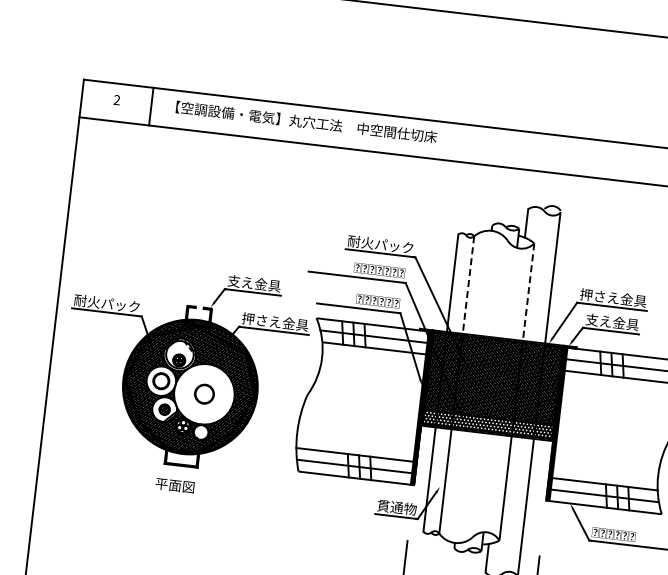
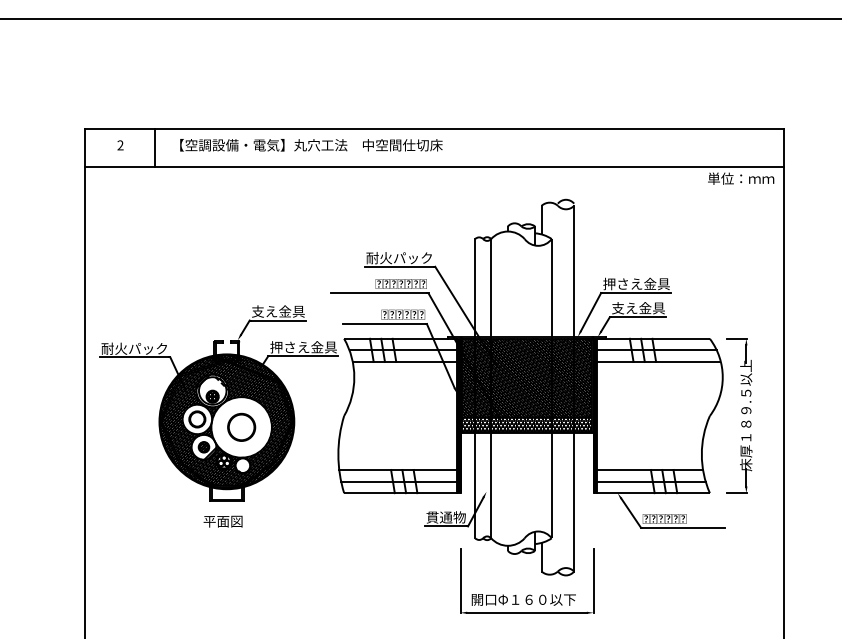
line: (468, 285) -> (491, 288), dashed -> solid
line: (528, 292) -> (551, 288), dashed -> solid
circle: (204, 393) -> (241, 426), size x1.43

